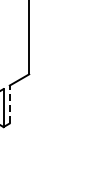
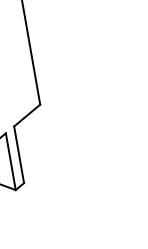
line: (9, 104) -> (18, 154), dashed -> solid

